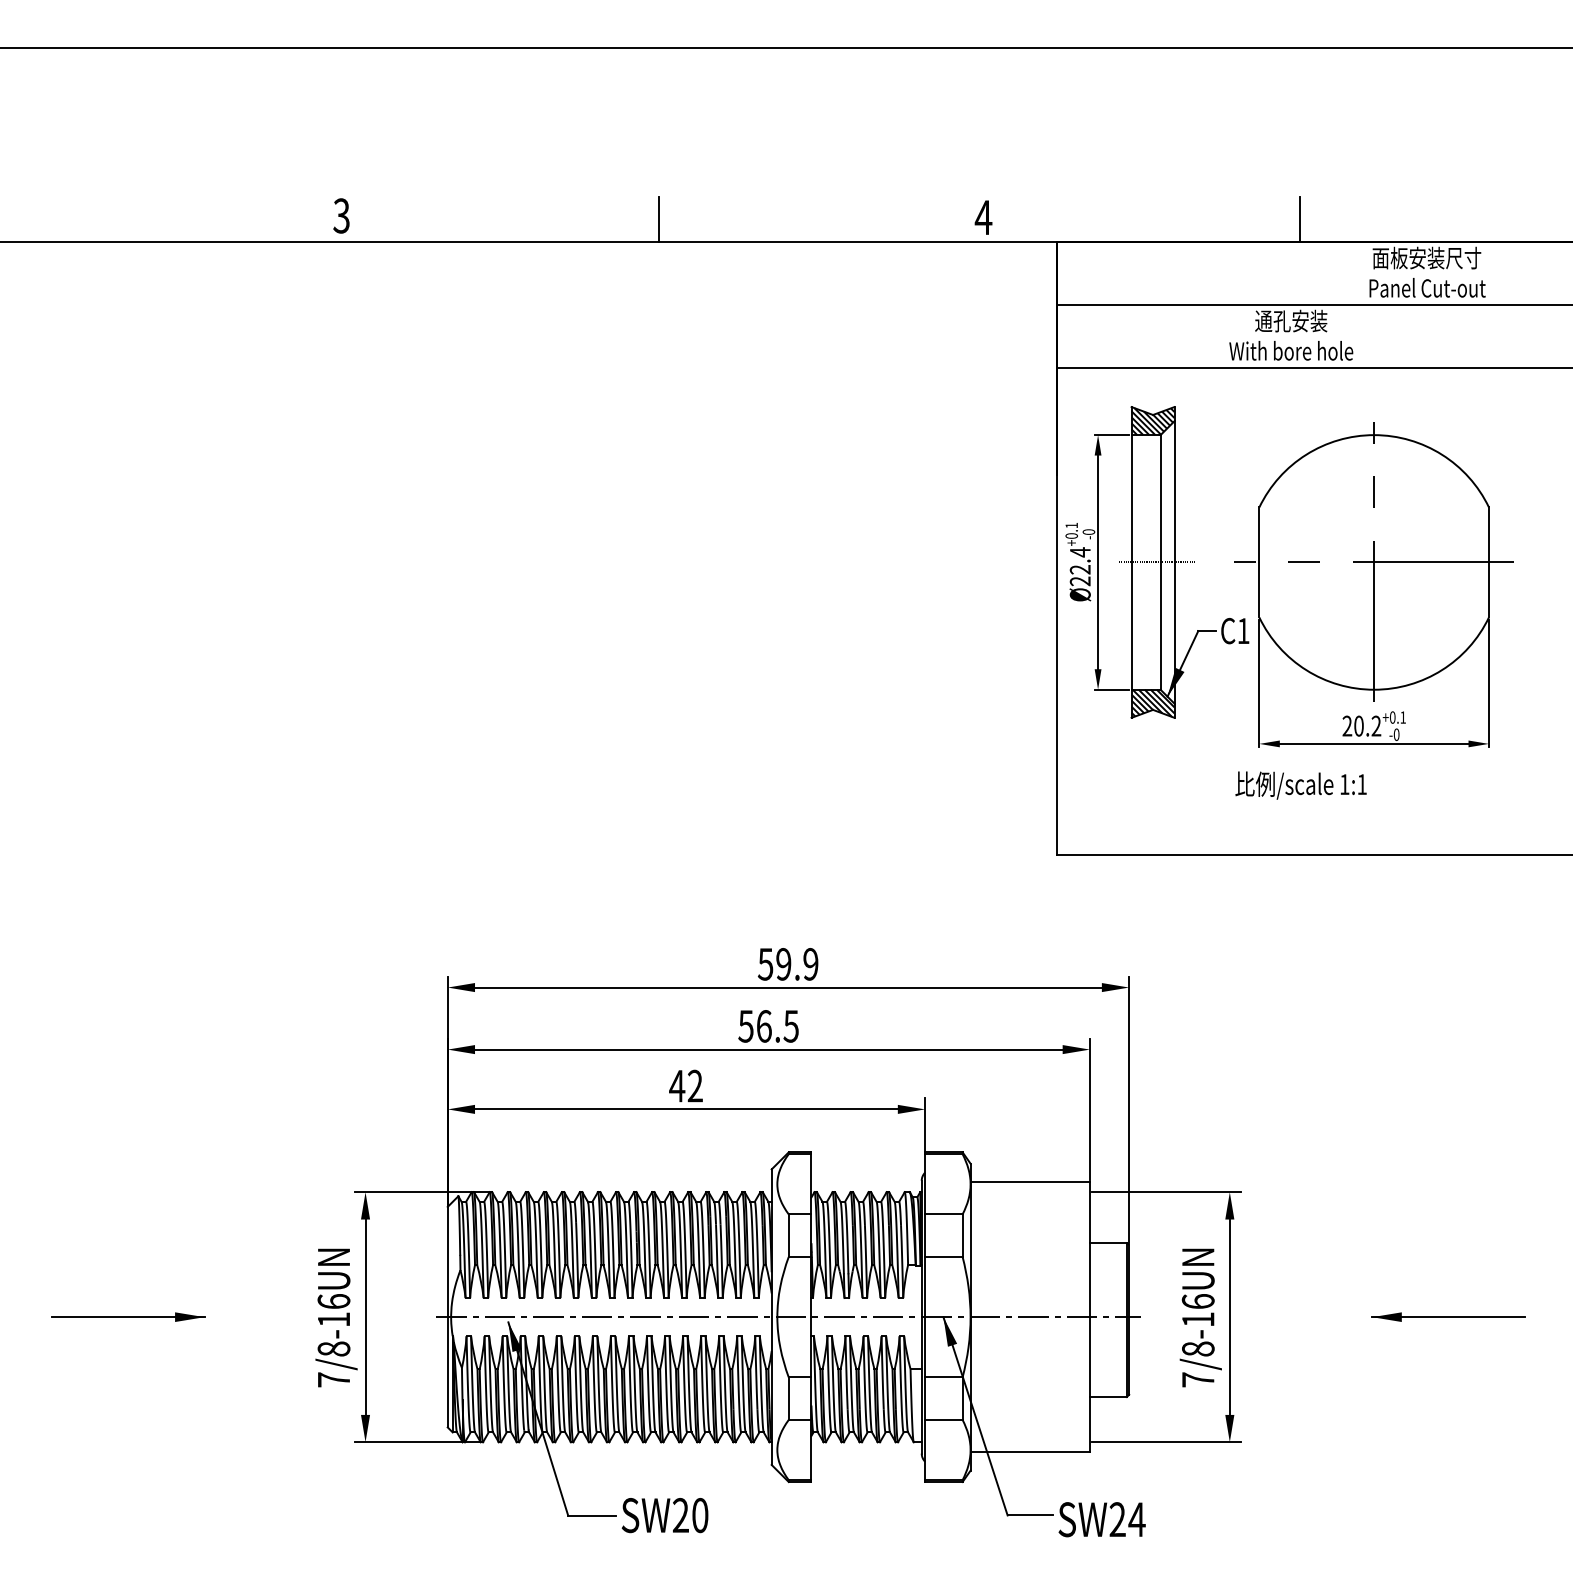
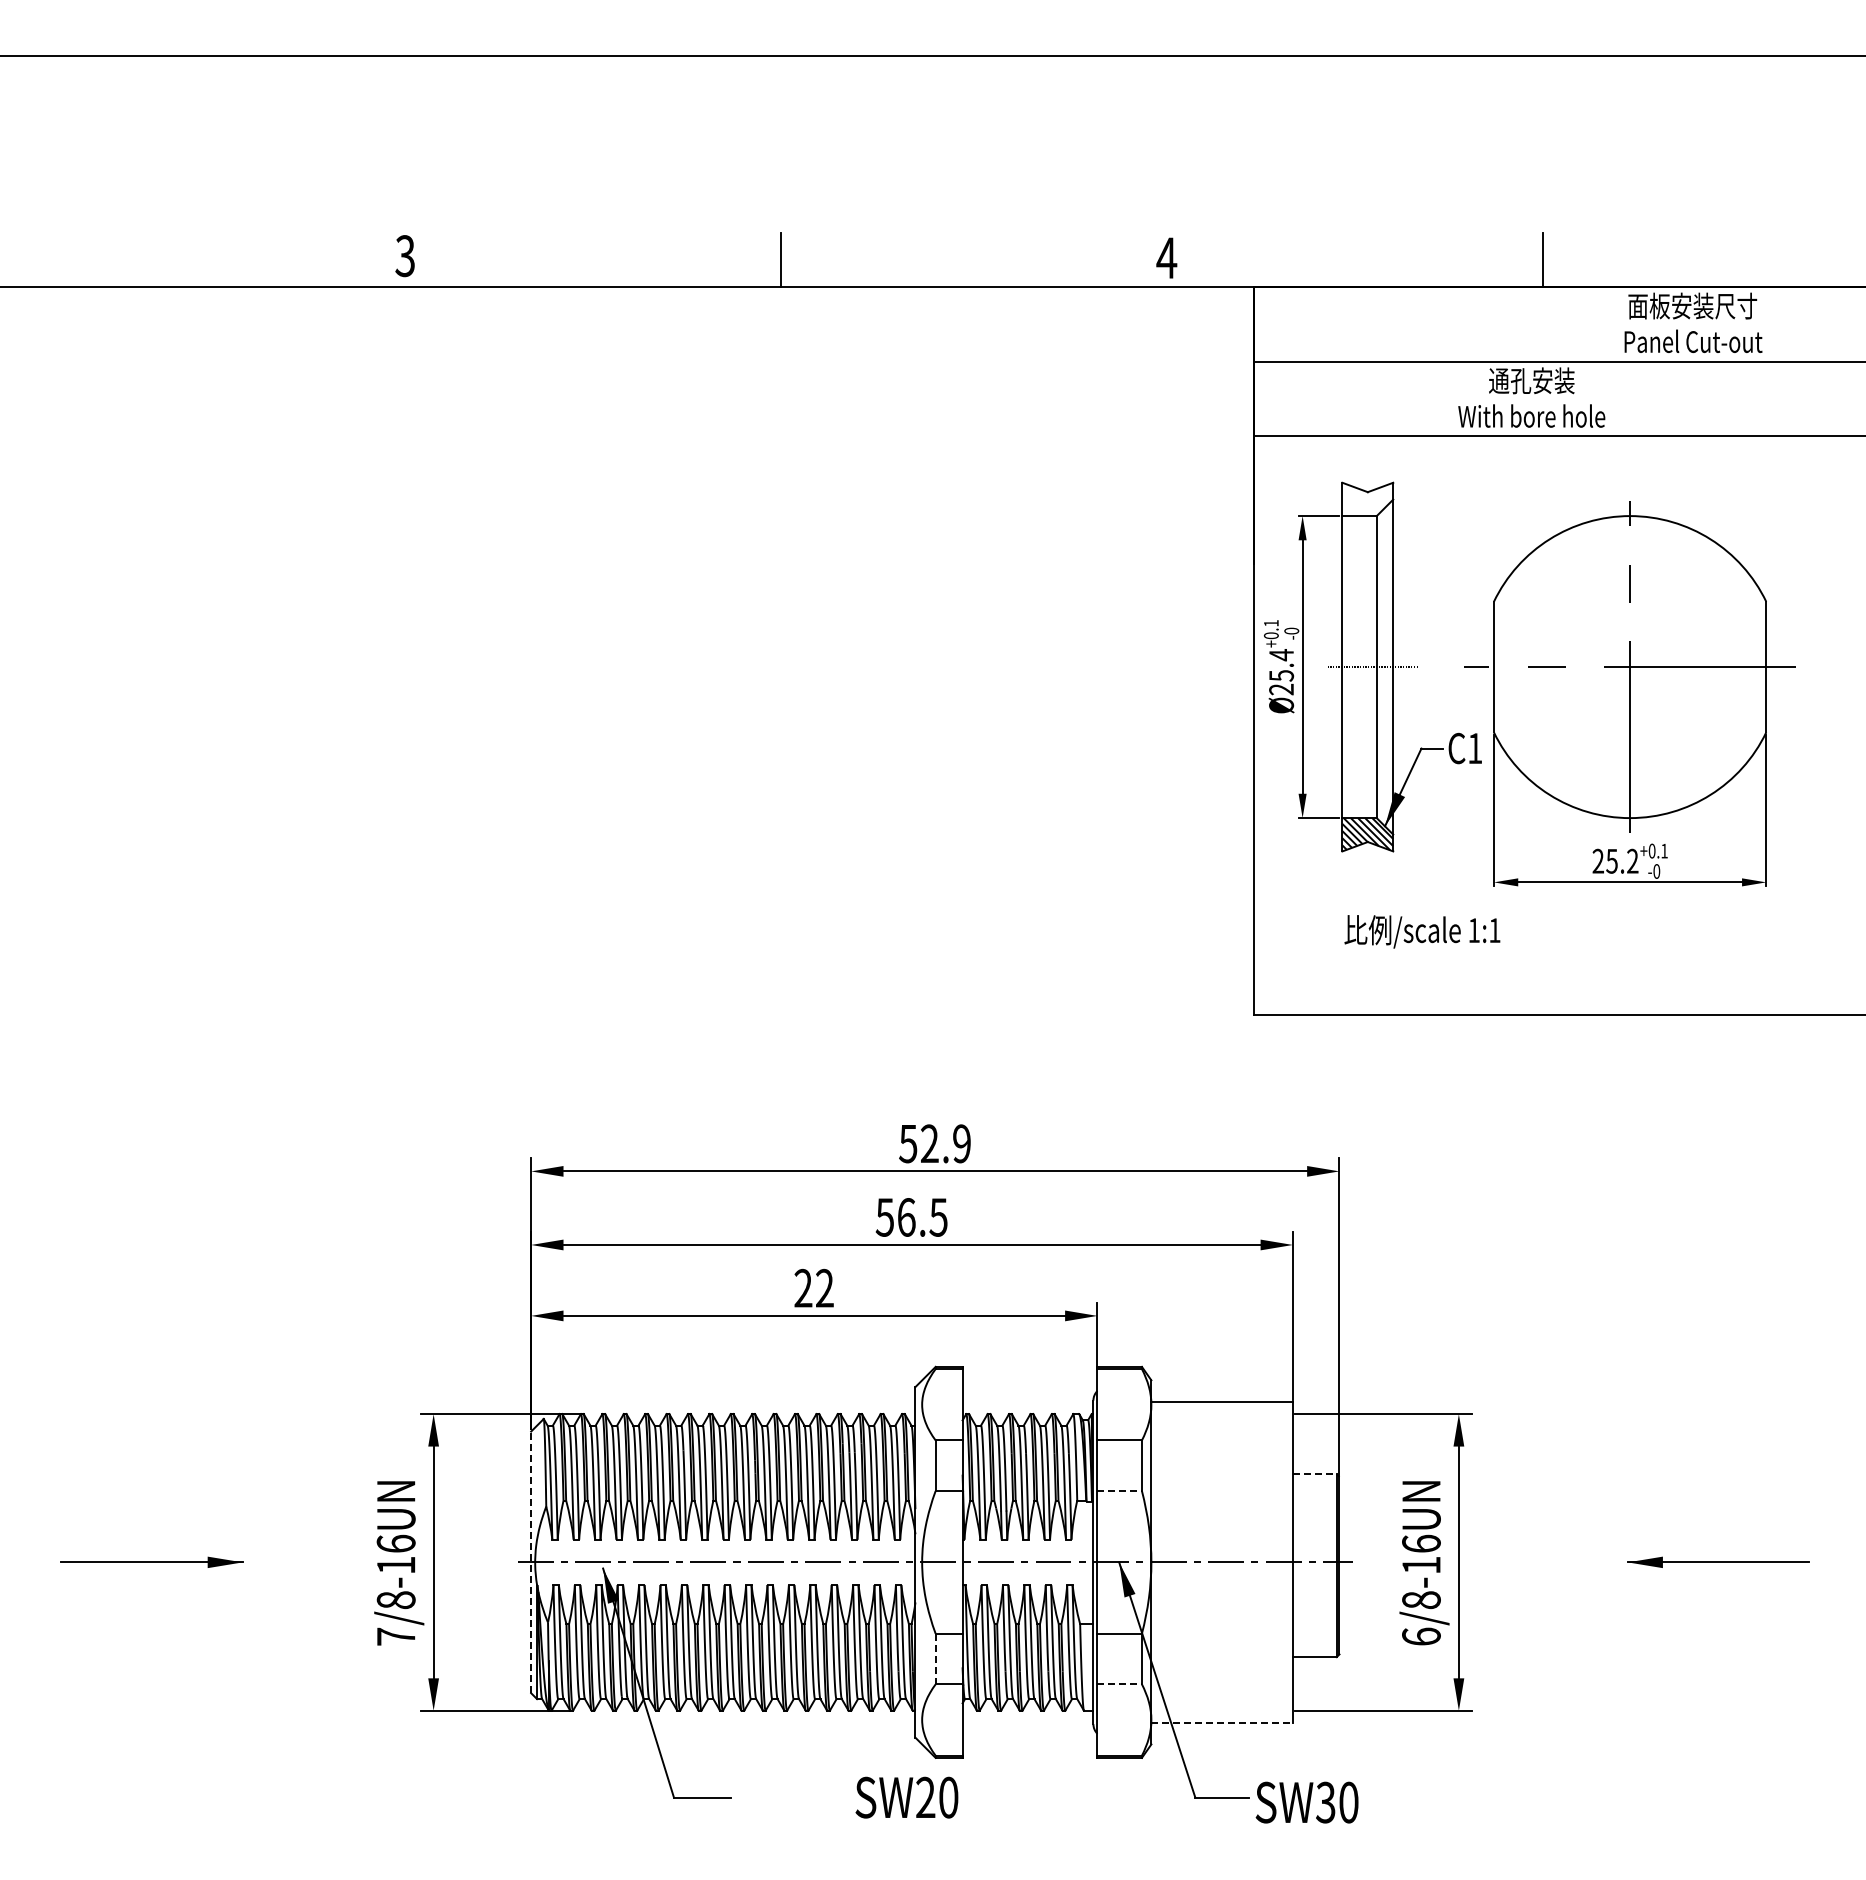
hatch: (1152, 421) -> (1367, 499), removed
text: (1080, 569) -> (1281, 675), Ø22.4 -> Ø25.4
text: (1358, 725) -> (1611, 860), 20.2 -> 25.2
text: (1301, 785) -> (1422, 931), moved
text: (783, 964) -> (929, 1144), 59.9 -> 52.9
text: (677, 1085) -> (803, 1287), 42 -> 22
line: (1108, 1242) -> (1314, 1473), solid -> dashed
line: (944, 1257) -> (1120, 1491), solid -> dashed
line: (448, 1317) -> (531, 1562), solid -> dashed
text: (1198, 1379) -> (1421, 1636), 7/8-16UN -> 6/8-16UN
line: (788, 1399) -> (935, 1659), solid -> dashed
line: (944, 1420) -> (1120, 1684), solid -> dashed
line: (1030, 1452) -> (1222, 1722), solid -> dashed
text: (664, 1515) -> (906, 1797), moved
text: (1127, 1519) -> (1337, 1802), SW24 -> SW30

